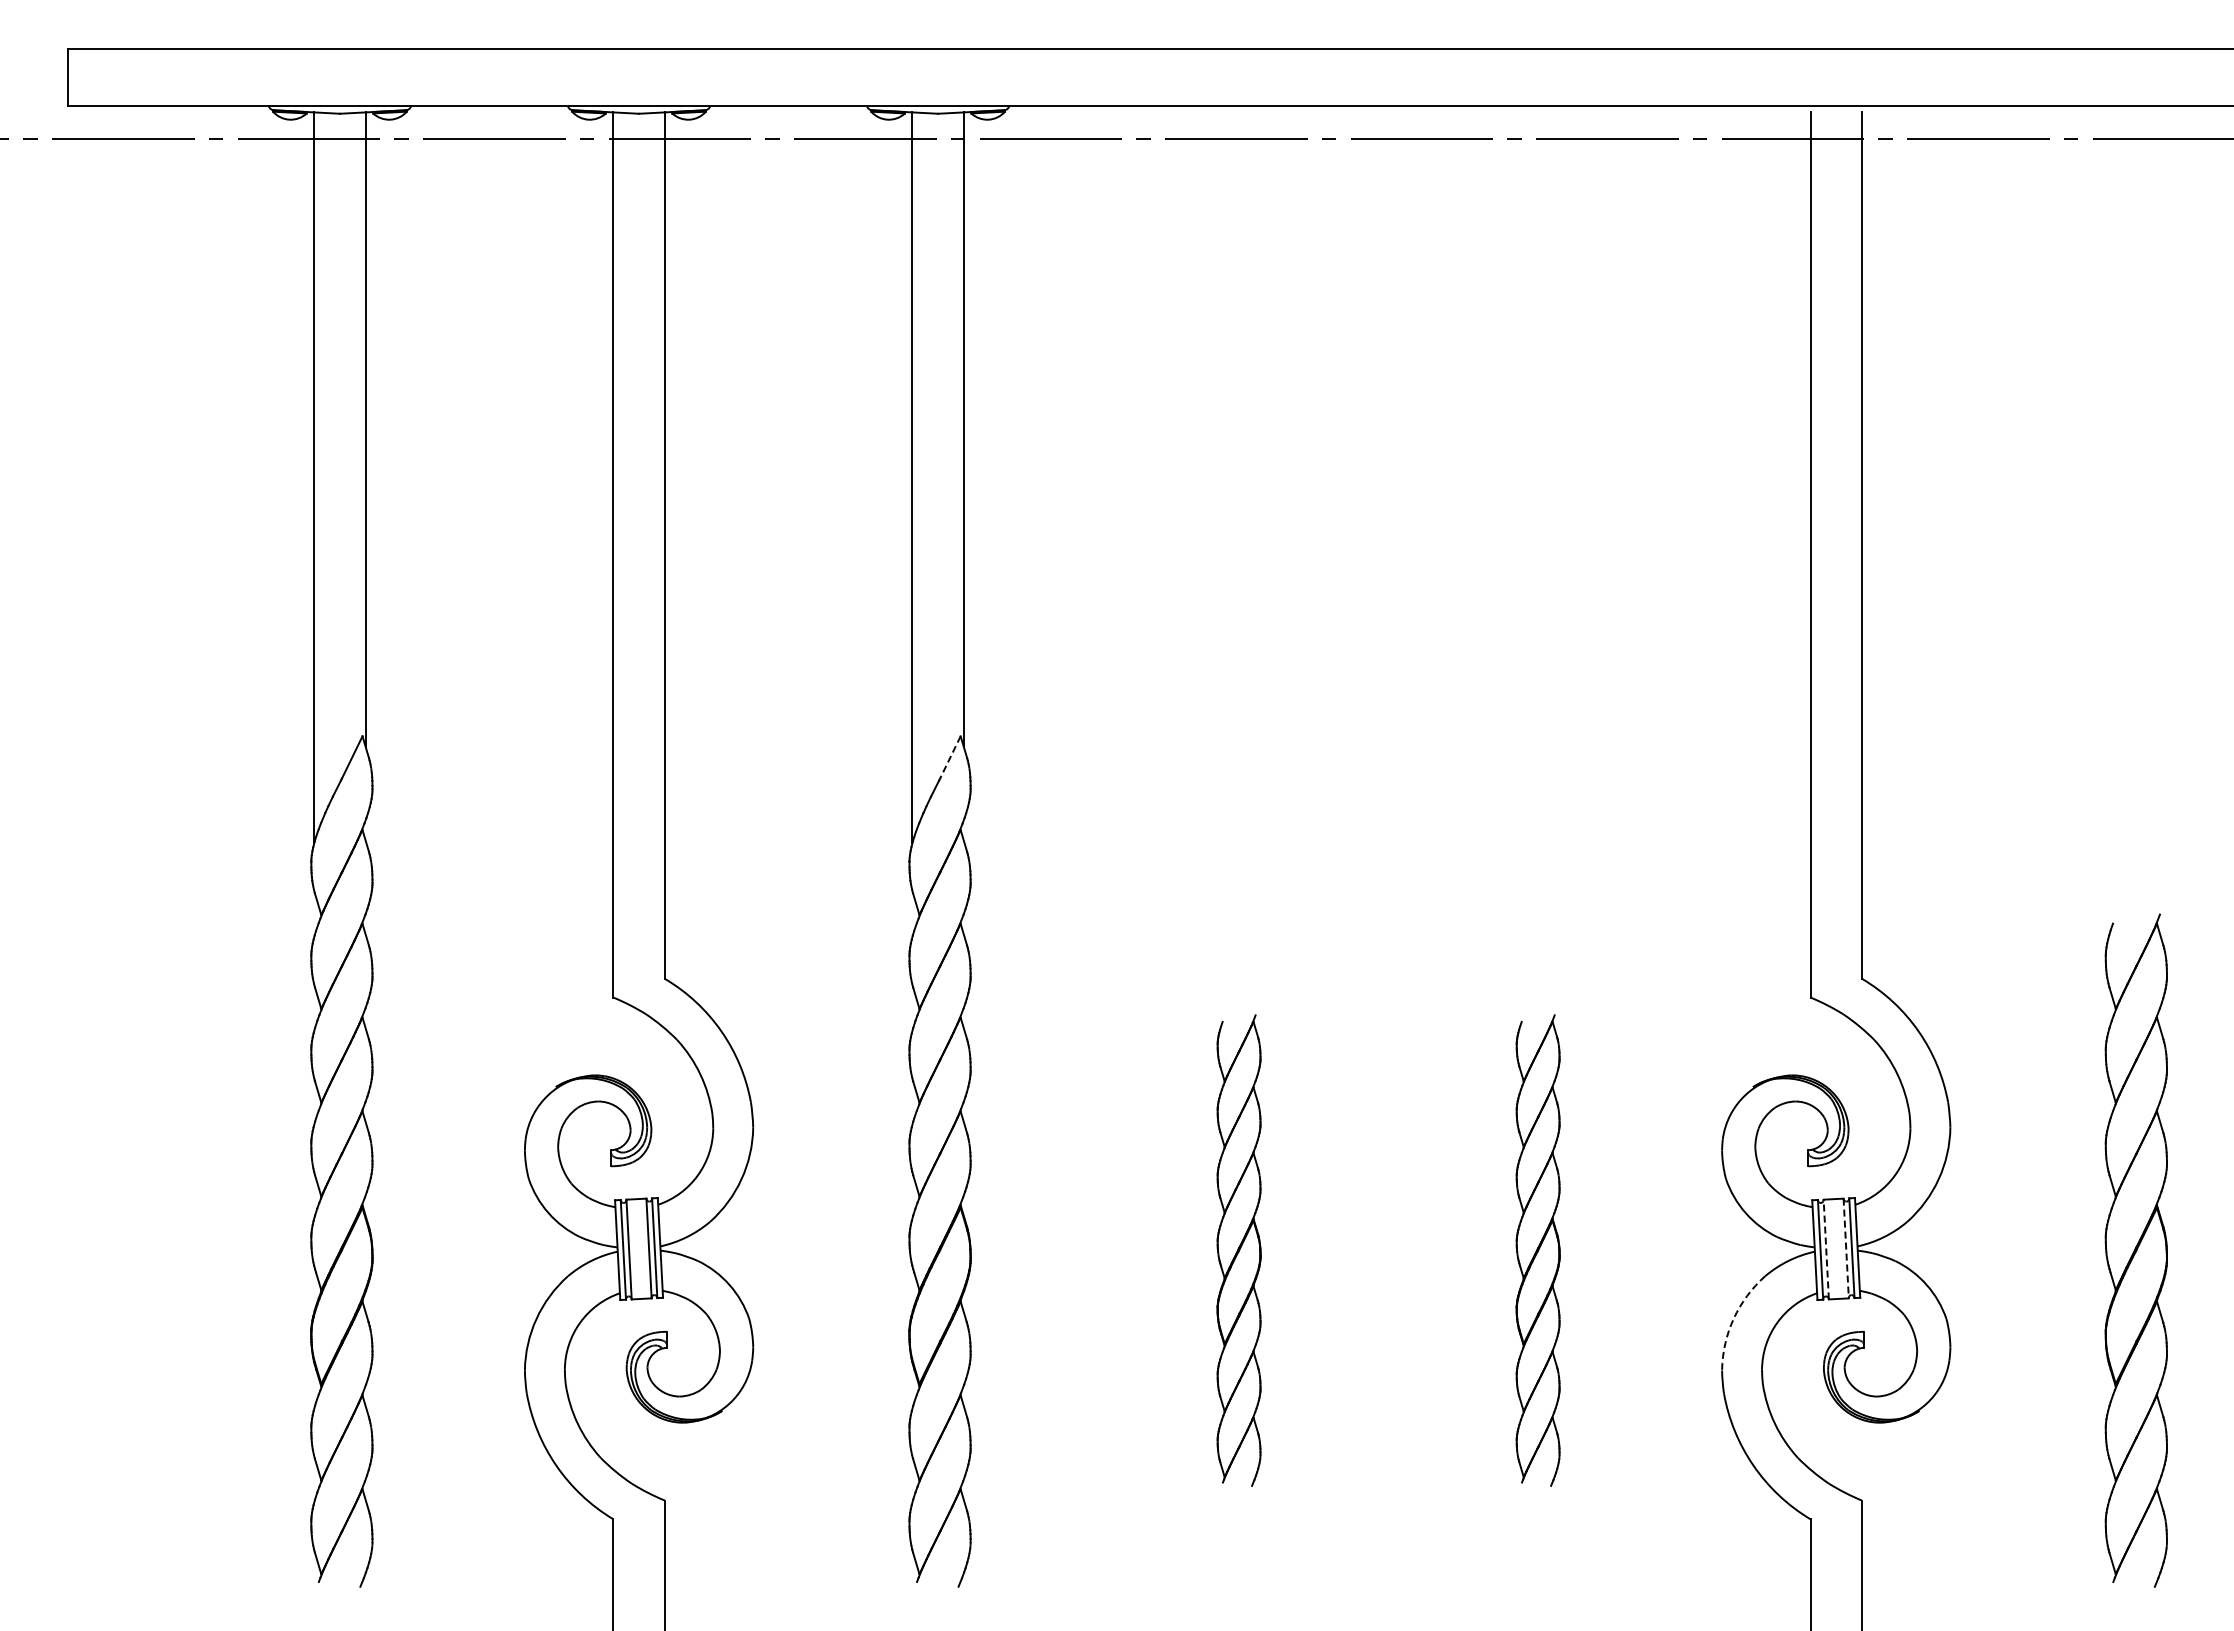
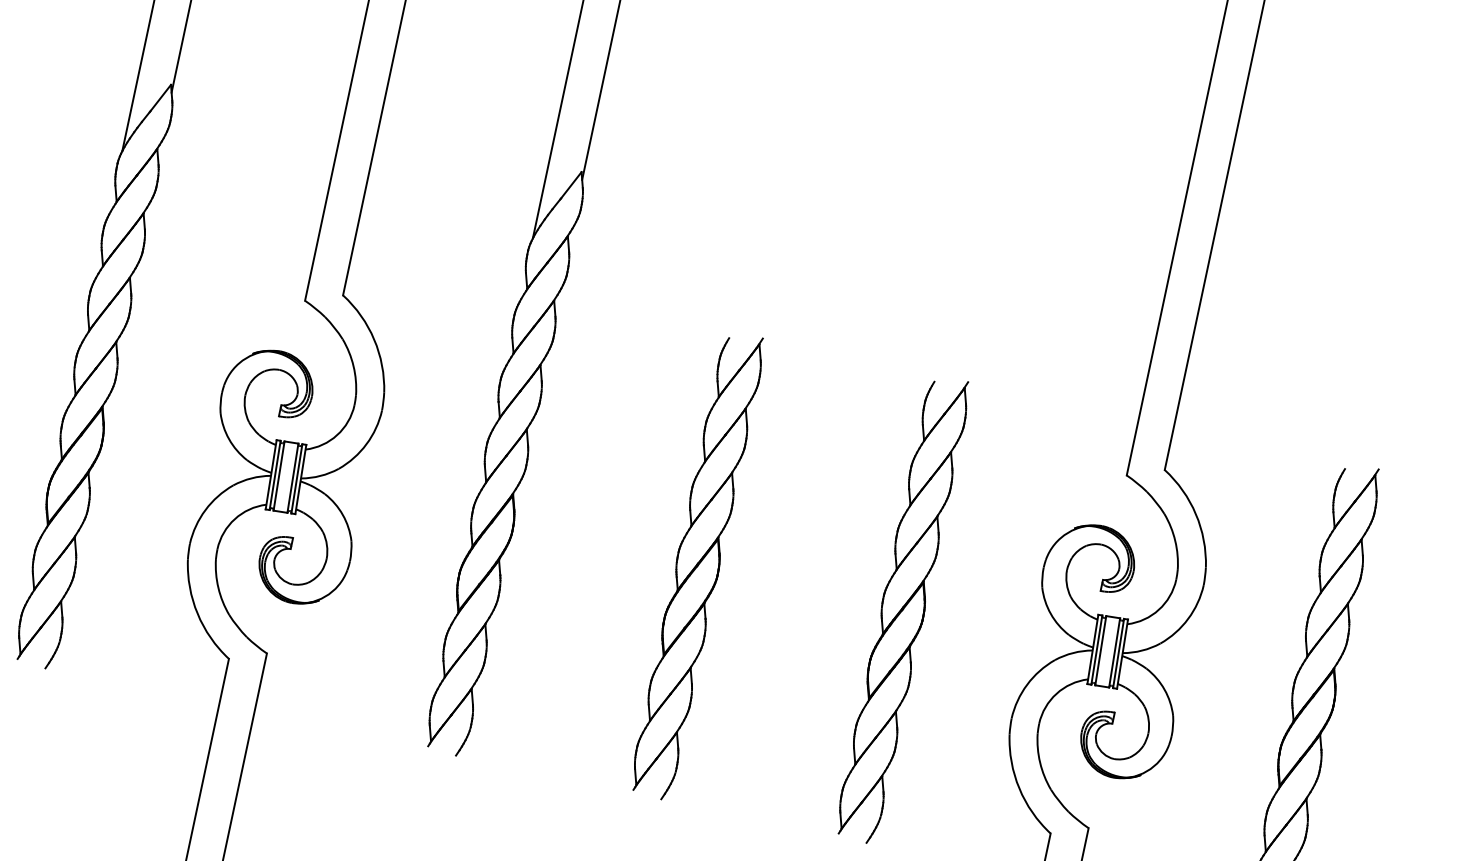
line: (950, 757) -> (571, 185), dashed -> solid
line: (1846, 1248) -> (1114, 652), dashed -> solid
line: (1826, 1249) -> (1100, 650), dashed -> solid
part: (1238, 1250) -> (697, 565), size x1.43
part: (1537, 1250) -> (902, 609), size x1.43
arc: (1733, 1318) -> (1027, 684), dashed -> solid

